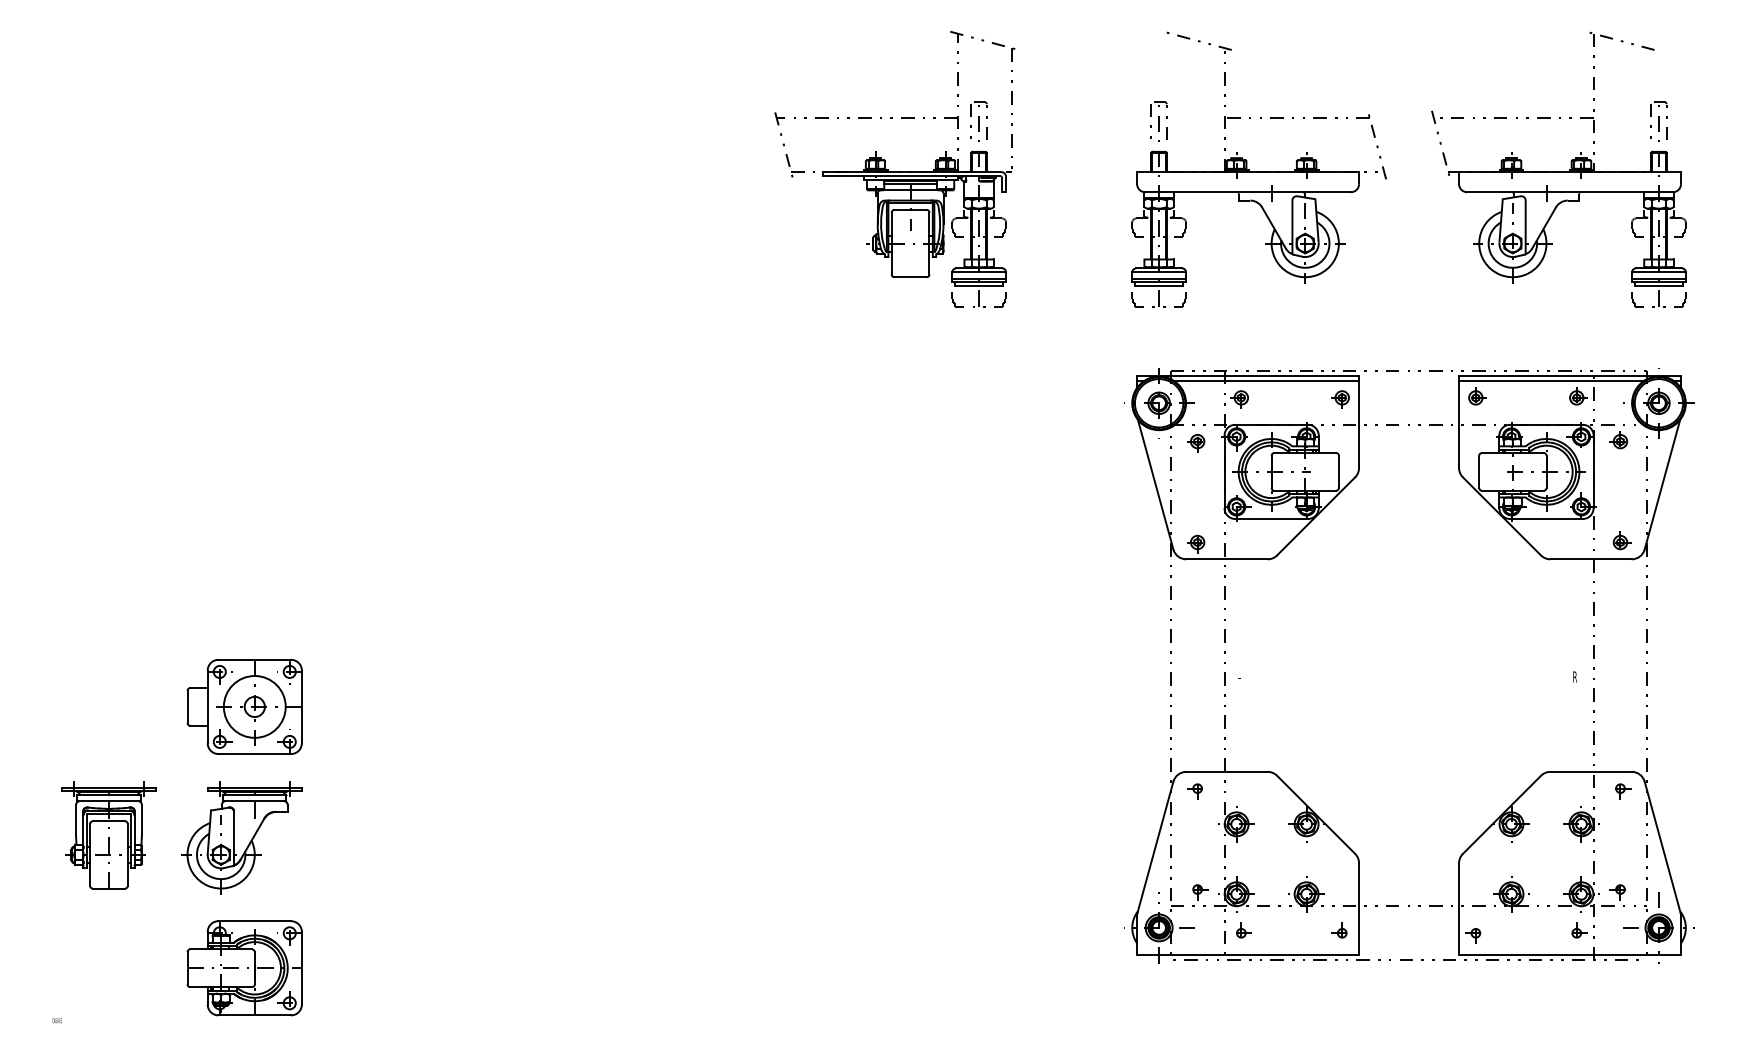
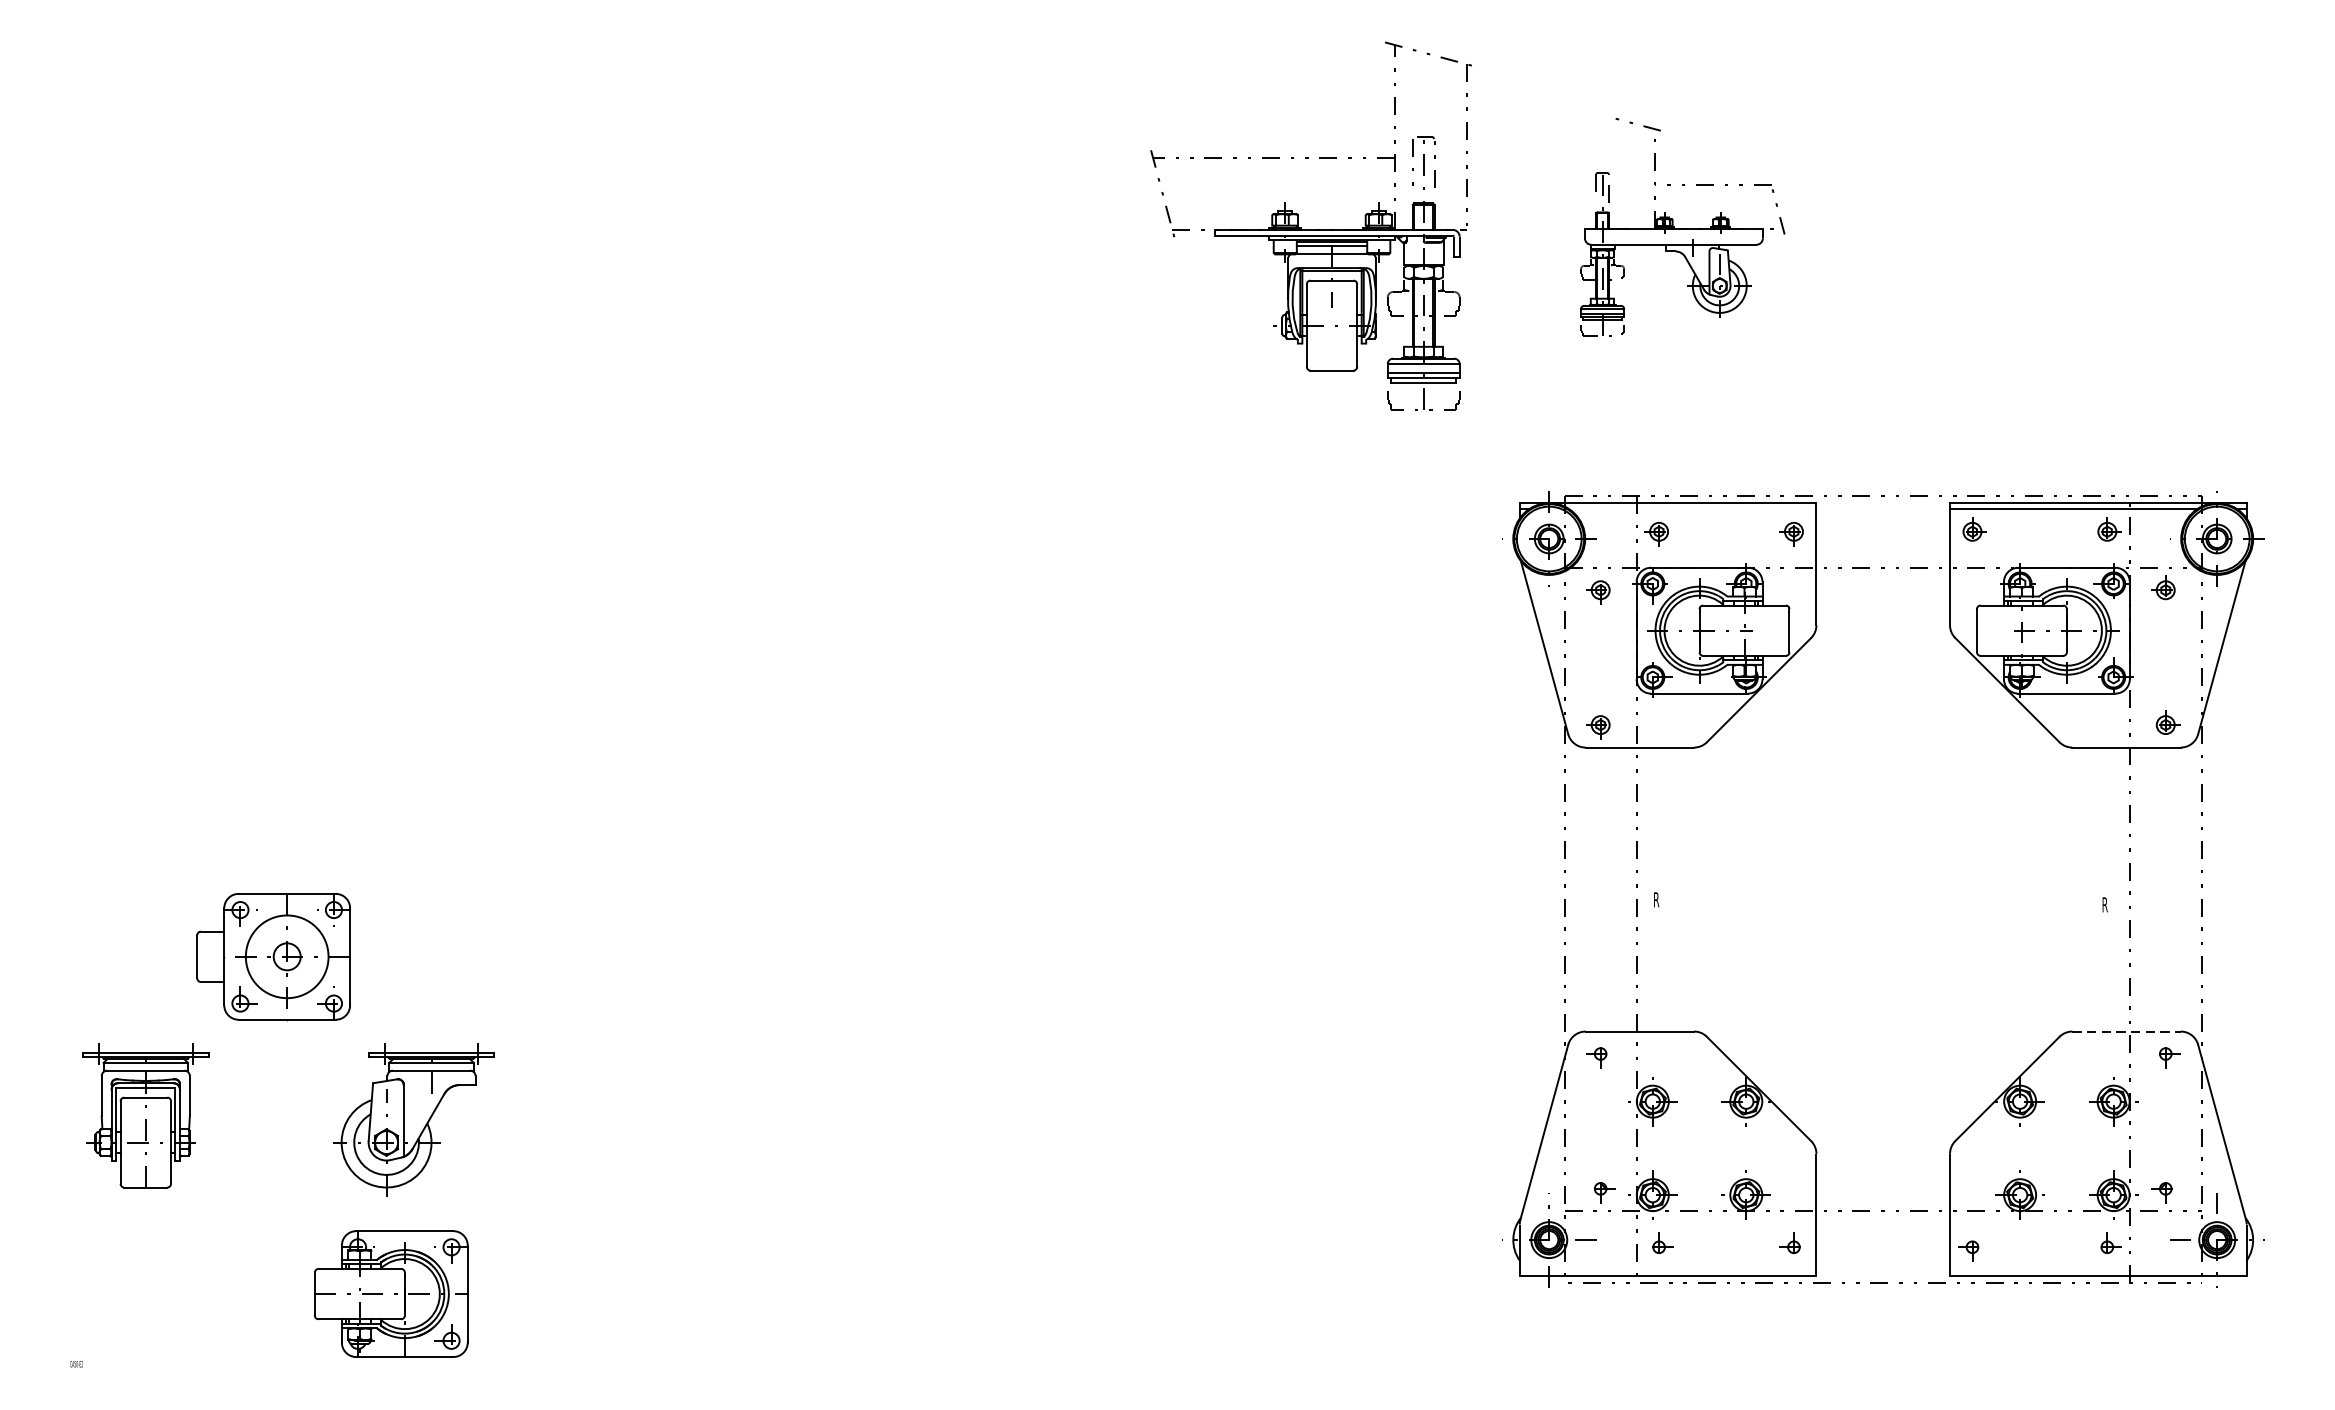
part: (894, 169) -> (1310, 226), moved
part: (1258, 169) -> (1682, 226), size x0.6
part: (1558, 169) -> (2082, 226), removed
line: (1266, 380) -> (1692, 508), removed
text: (1239, 672) -> (1656, 898), L -> R
part: (244, 706) -> (273, 956), moved
line: (1591, 771) -> (2127, 1031), solid -> dashed
part: (241, 837) -> (413, 1119), moved
part: (244, 968) -> (391, 1294), moved

